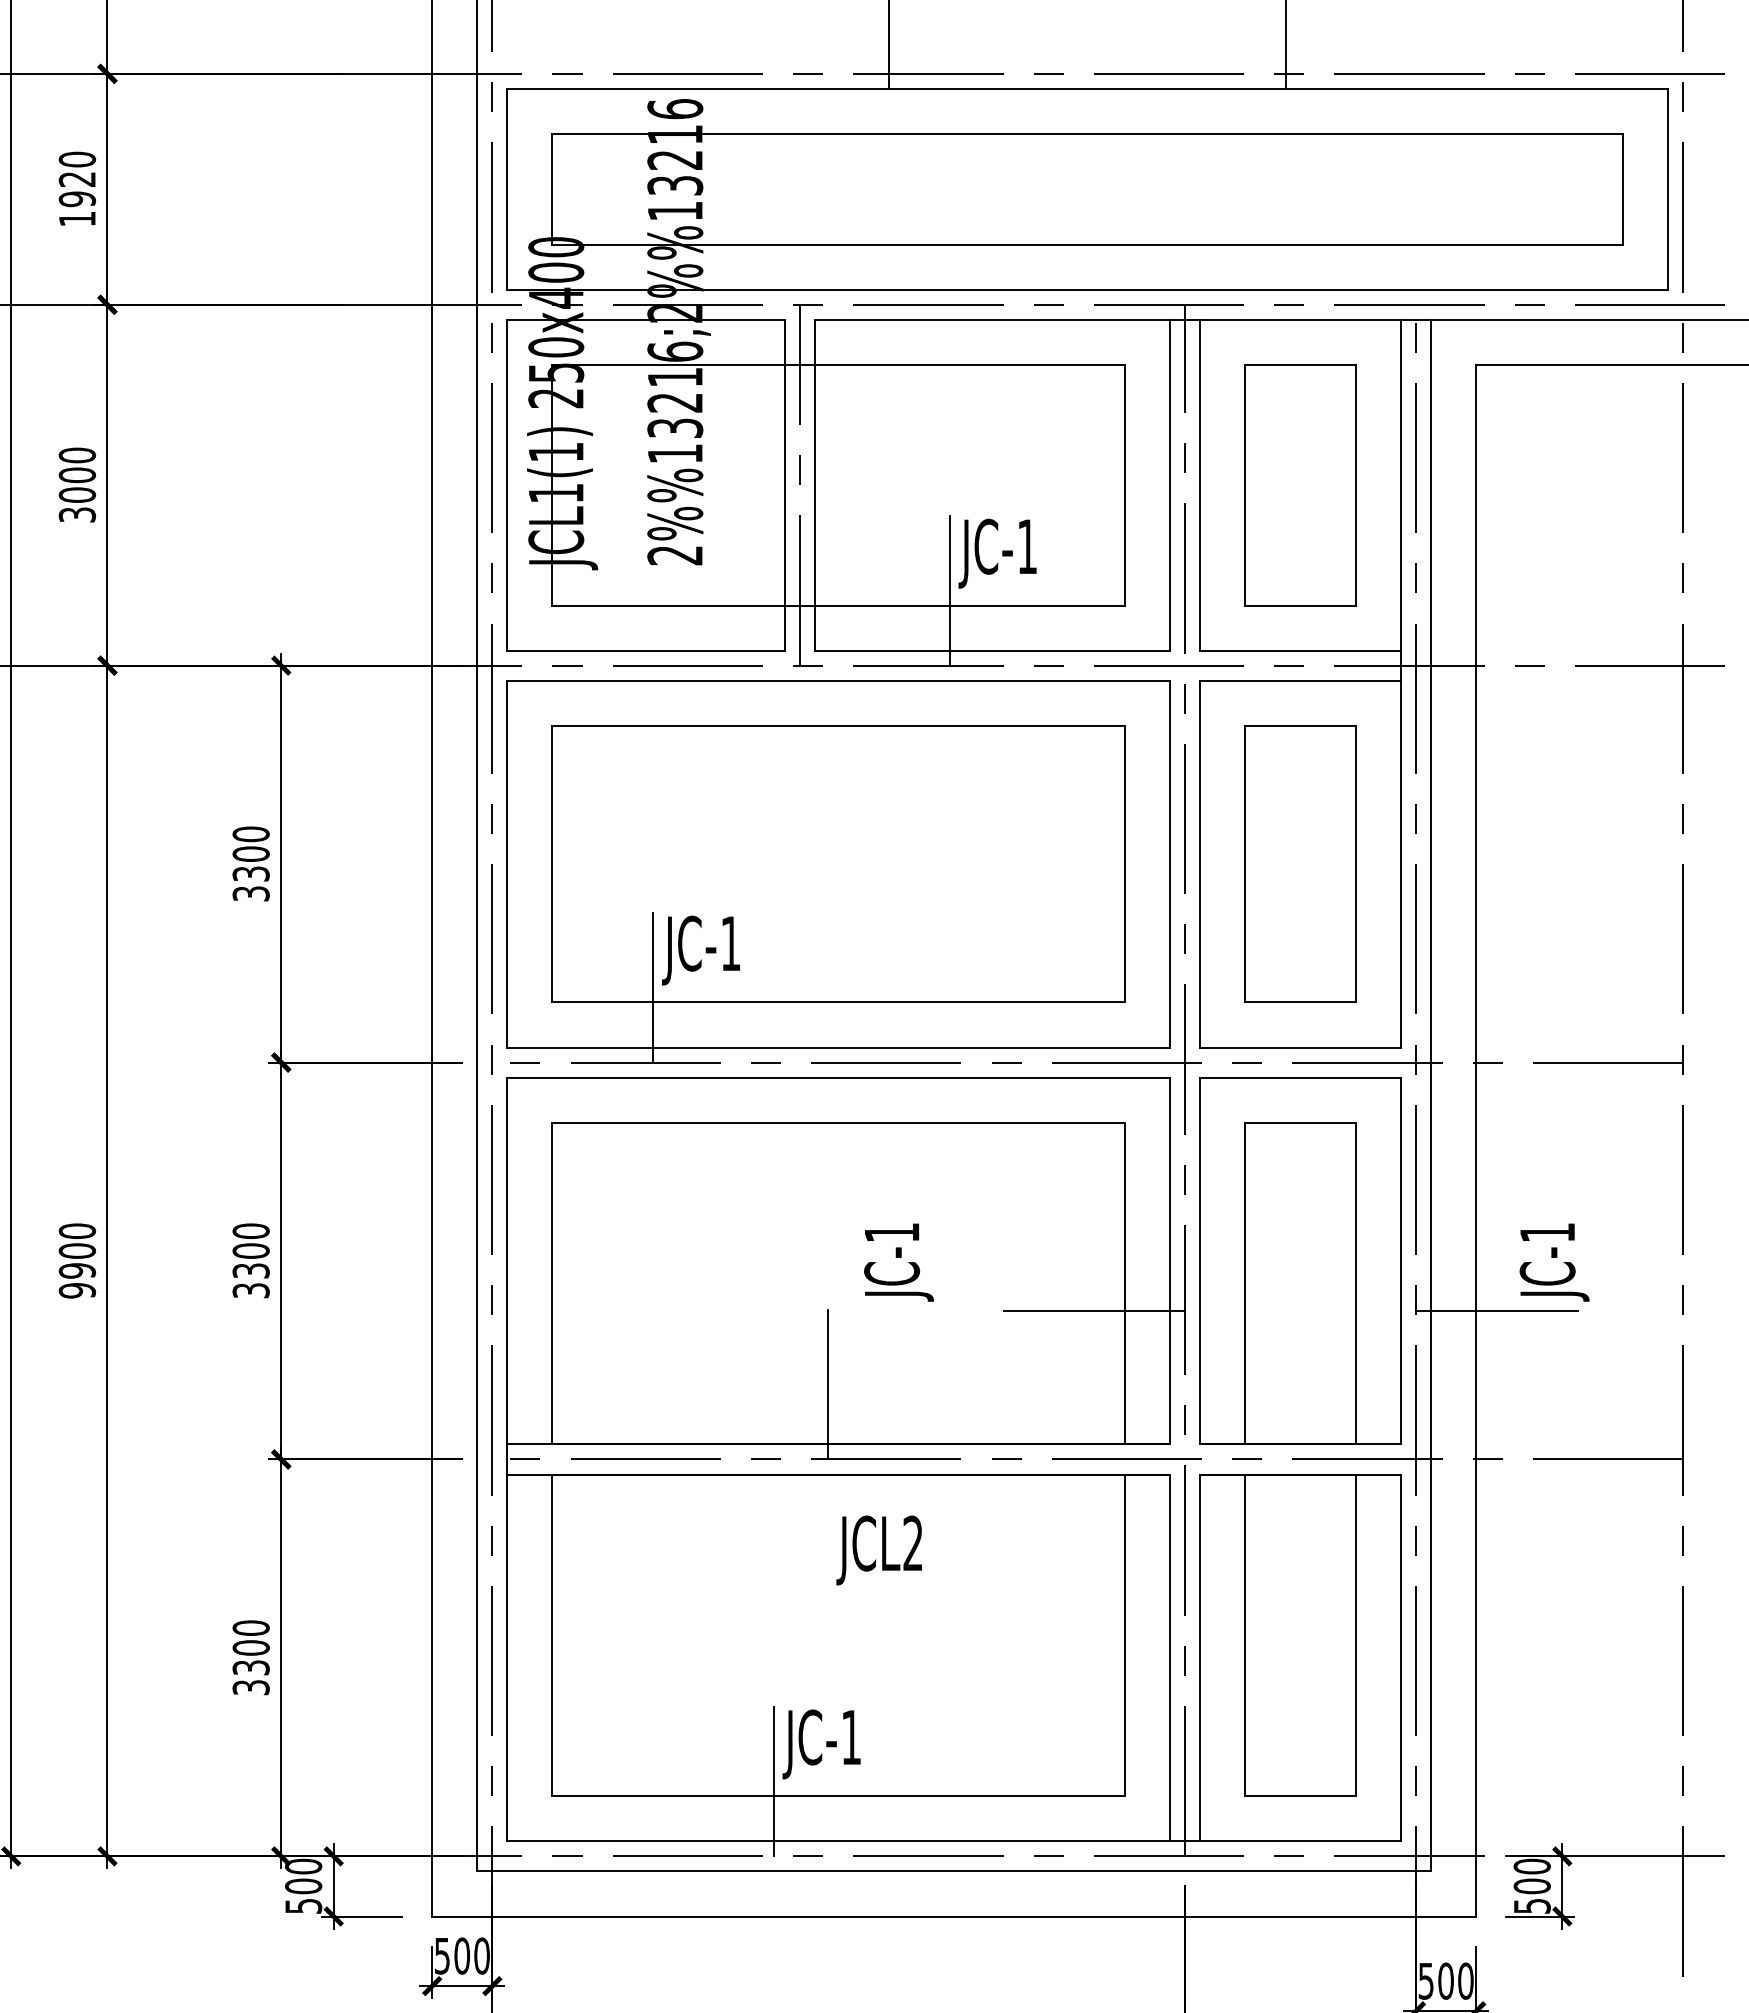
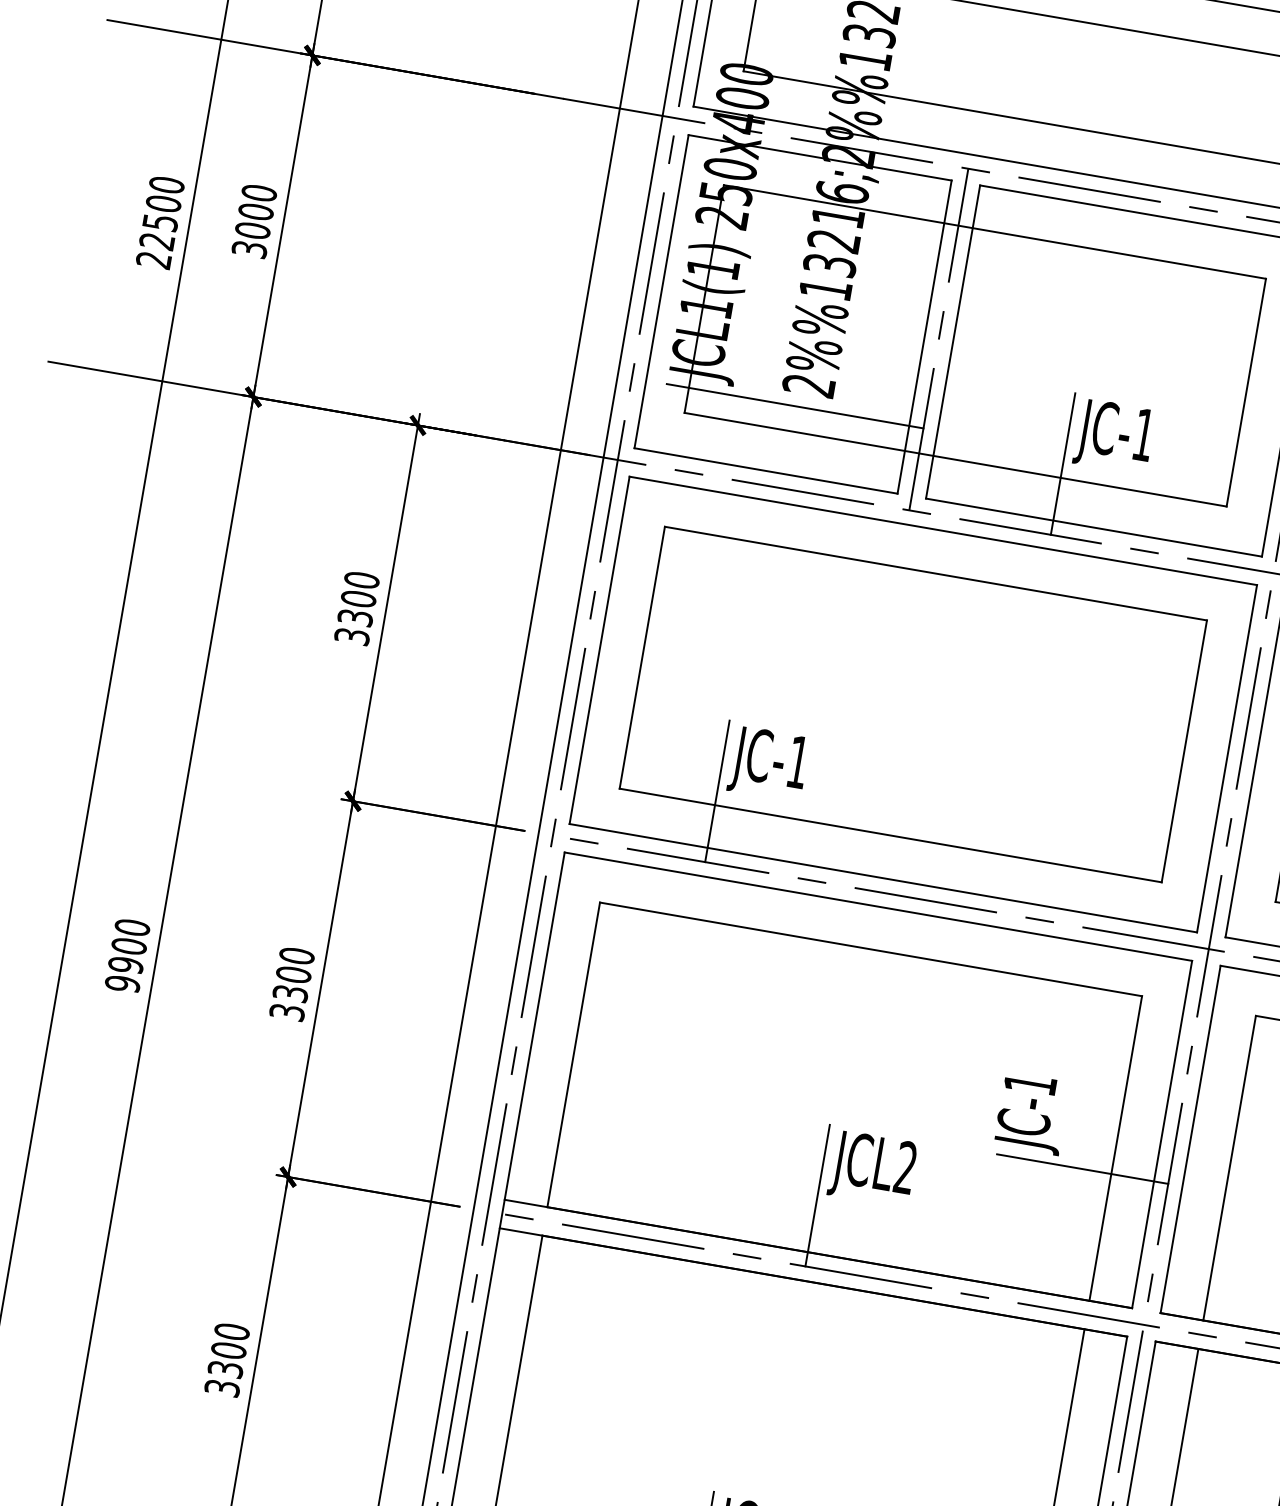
line: (664, 579) -> (794, 406), added
text: (898, 1262) -> (1031, 1113), moved
text: (878, 1550) -> (871, 1168), moved

